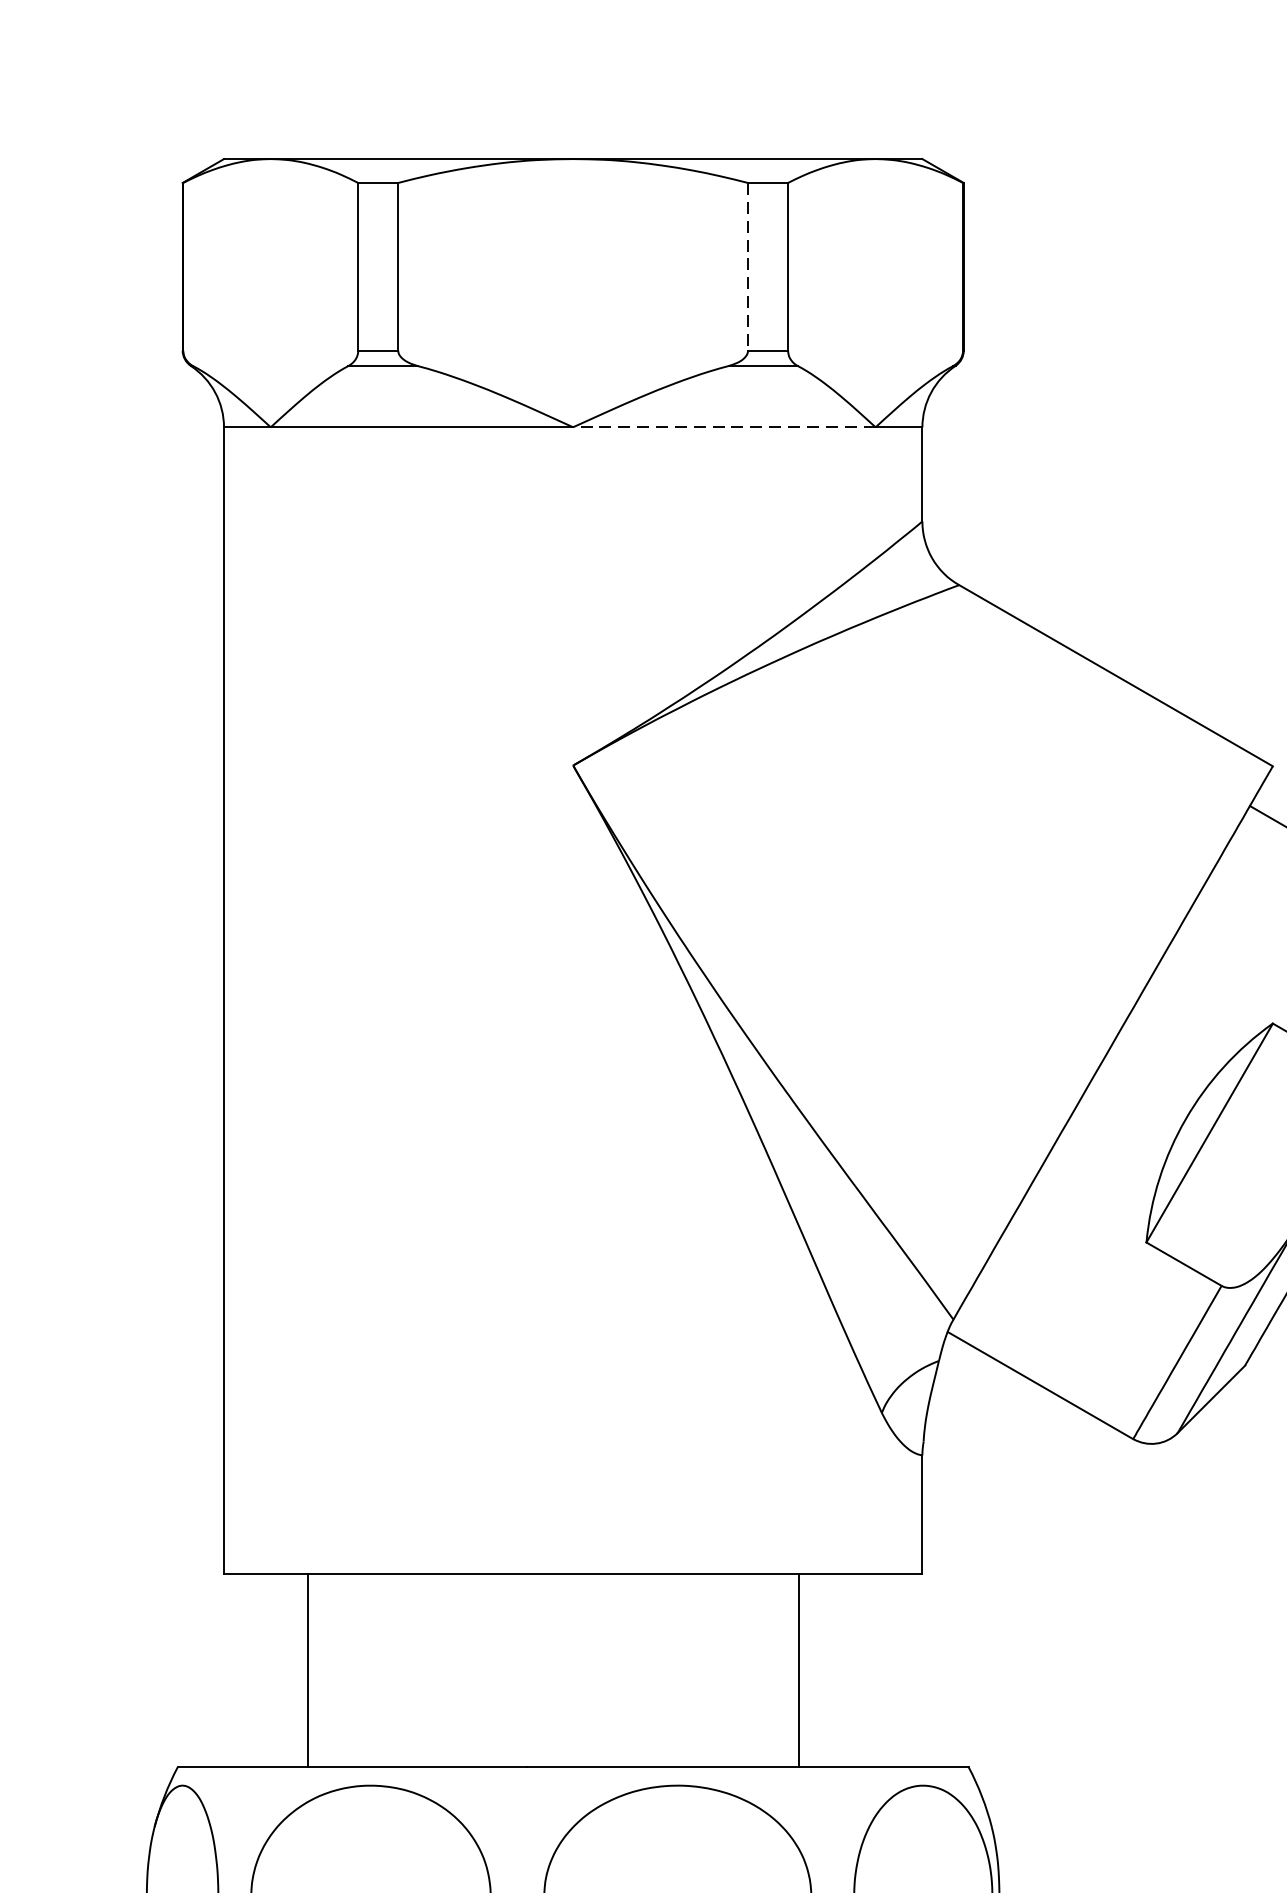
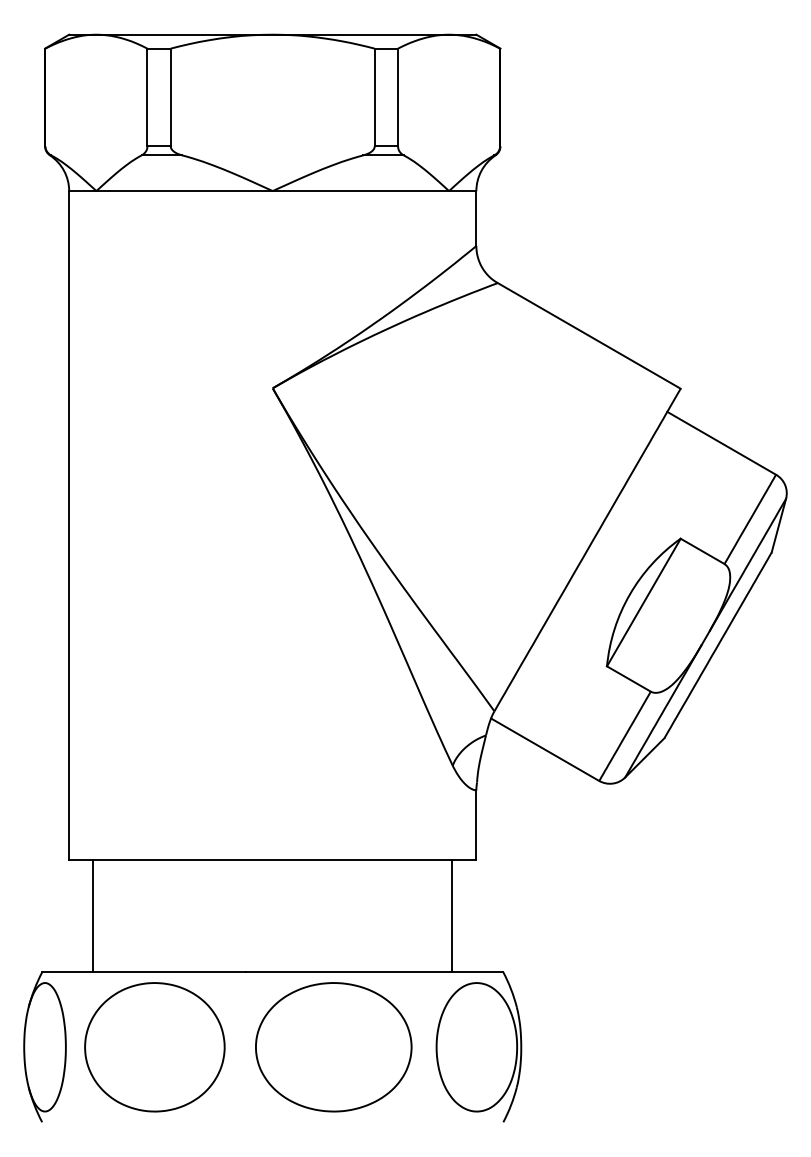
line: (747, 266) -> (374, 97), dashed -> solid
line: (723, 428) -> (360, 191), dashed -> solid
line: (308, 1669) -> (93, 915), moved
line: (799, 1669) -> (452, 915), moved

